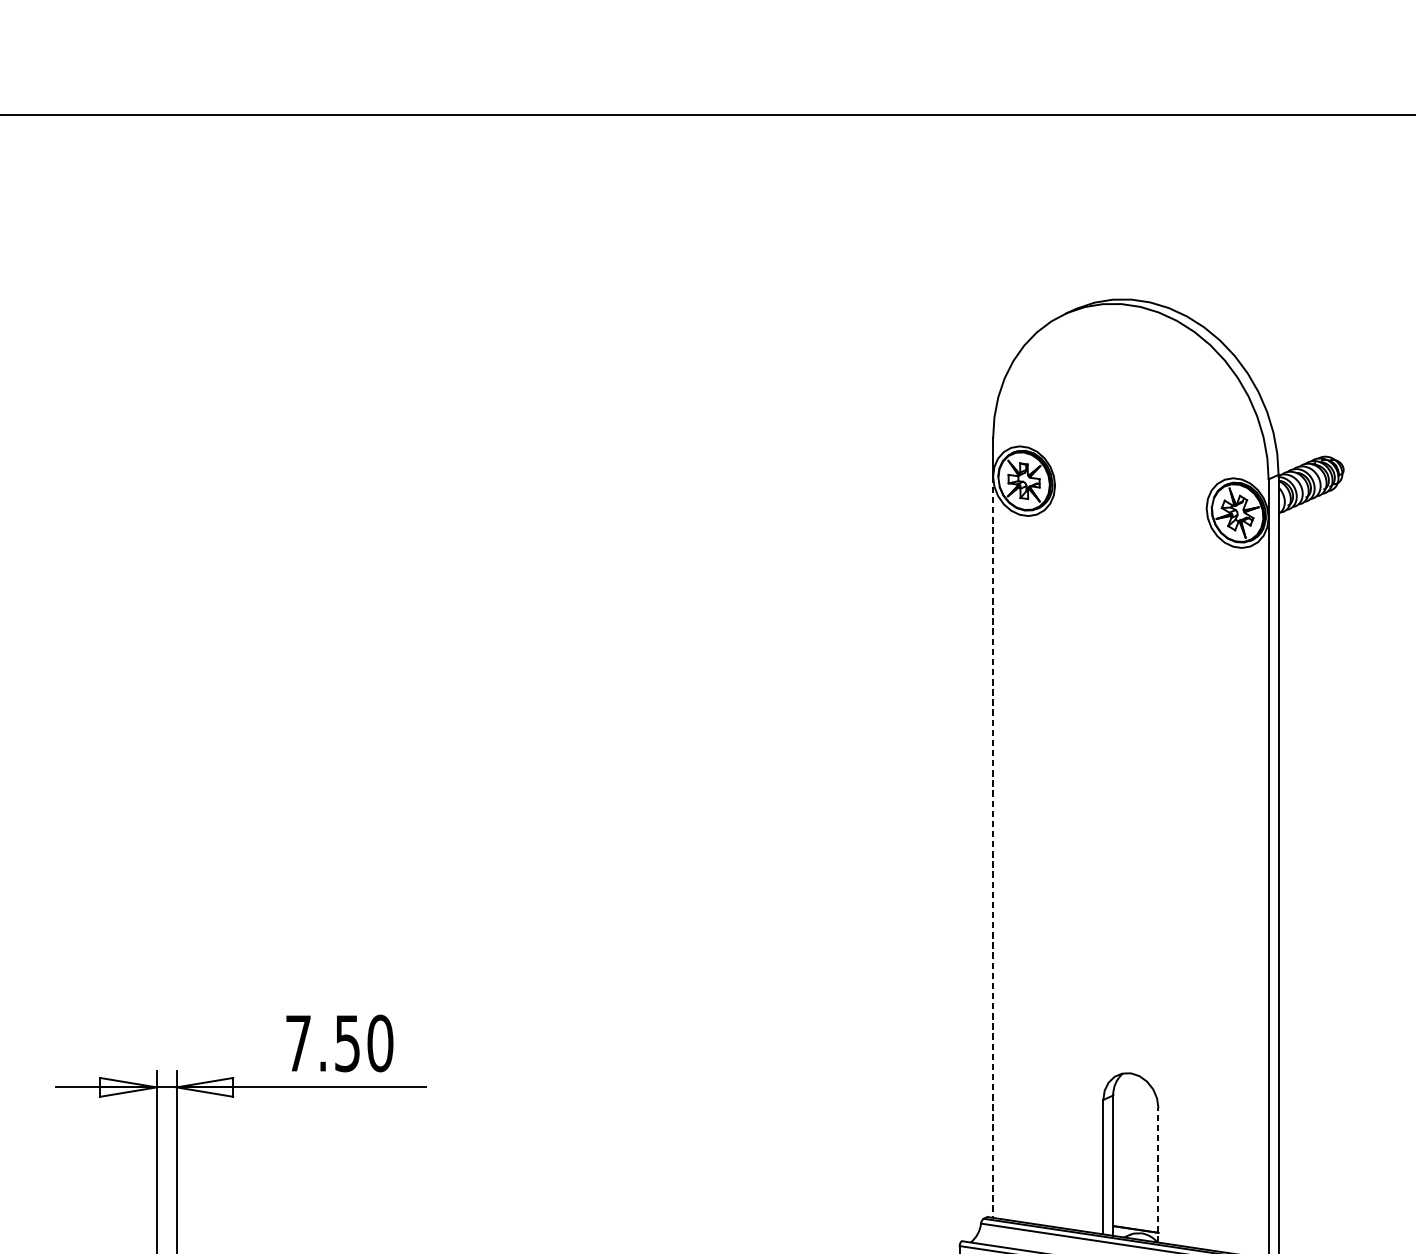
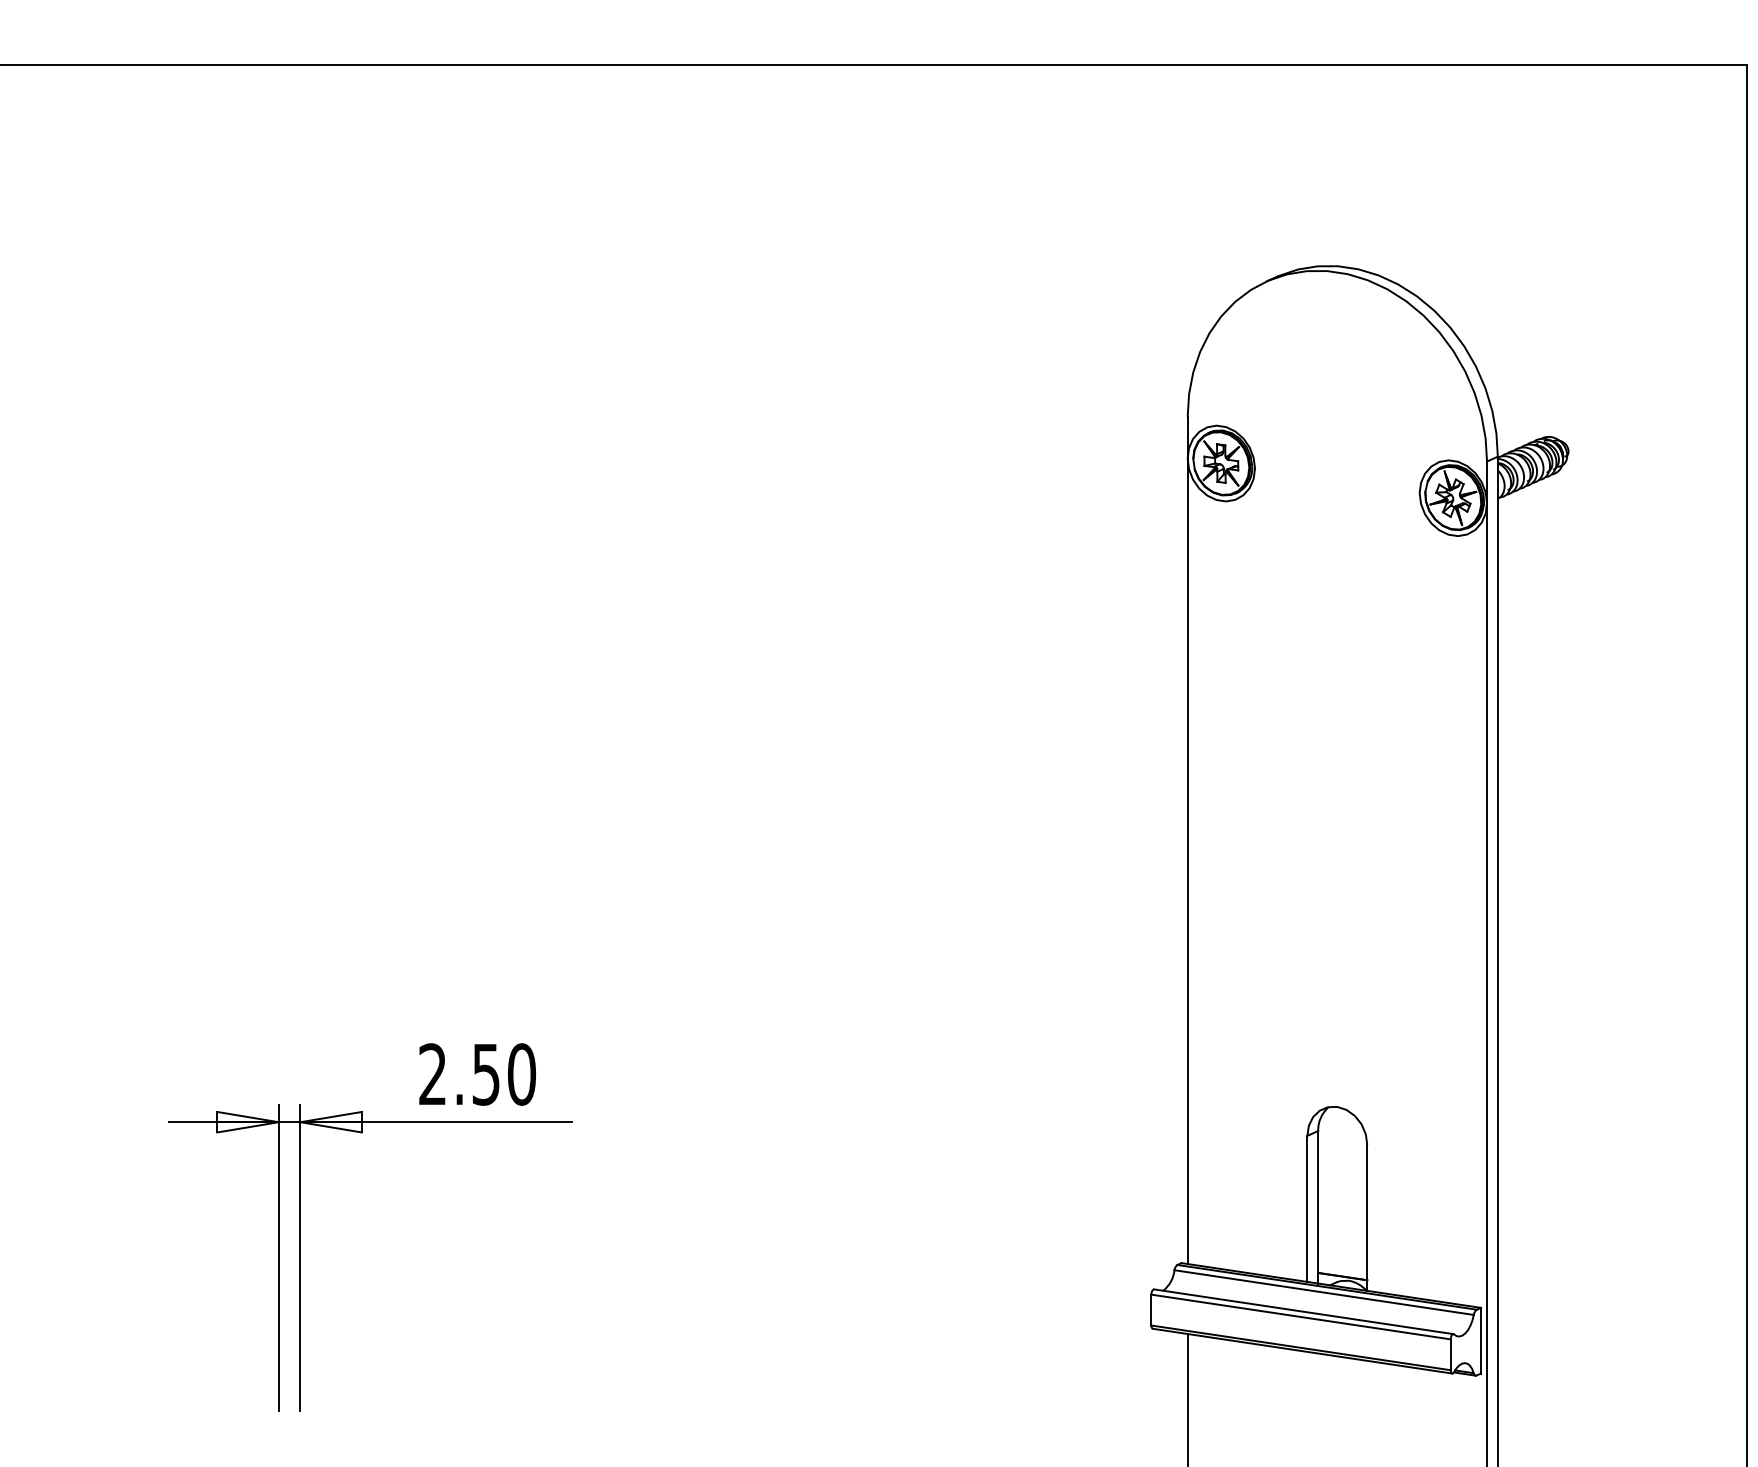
line: (992, 847) -> (1187, 861), dashed -> solid
text: (298, 1042) -> (432, 1073), 7.50 -> 2.50
line: (1158, 1175) -> (1367, 1217), dashed -> solid

